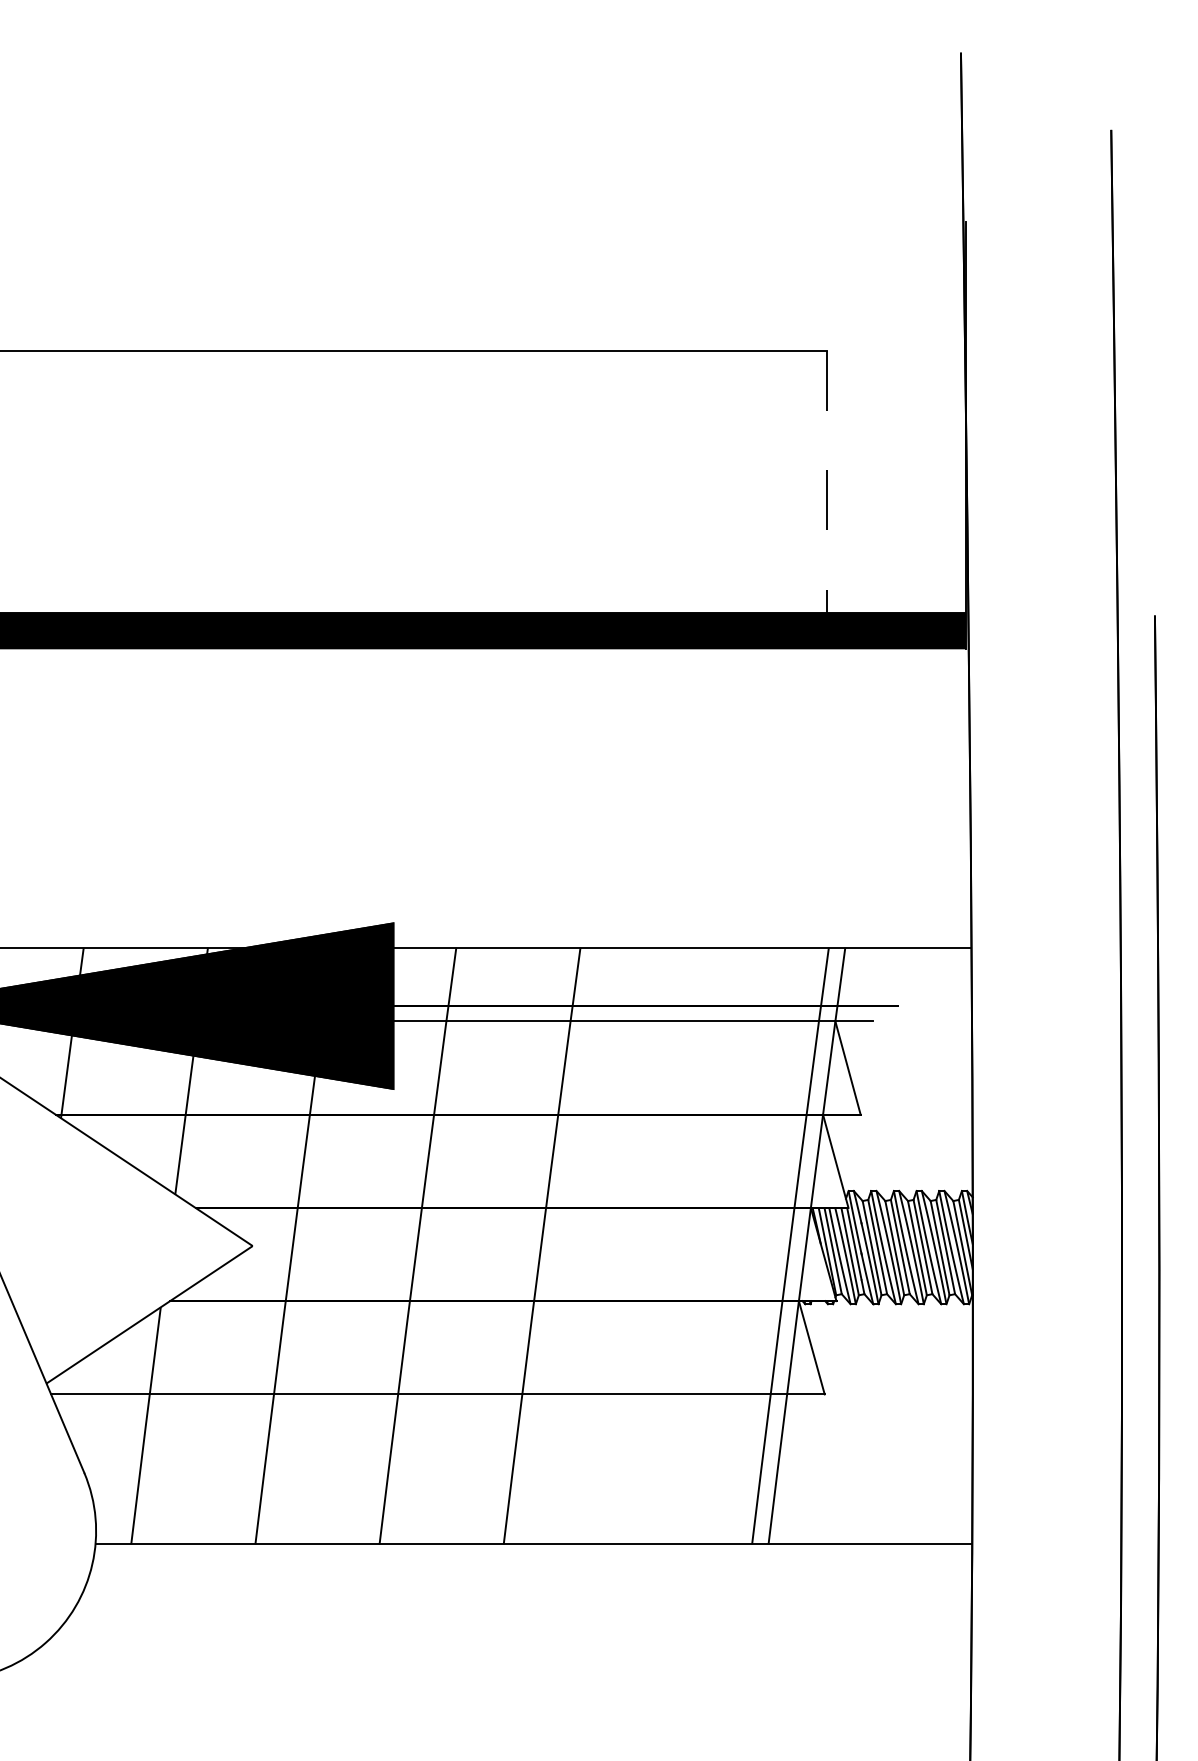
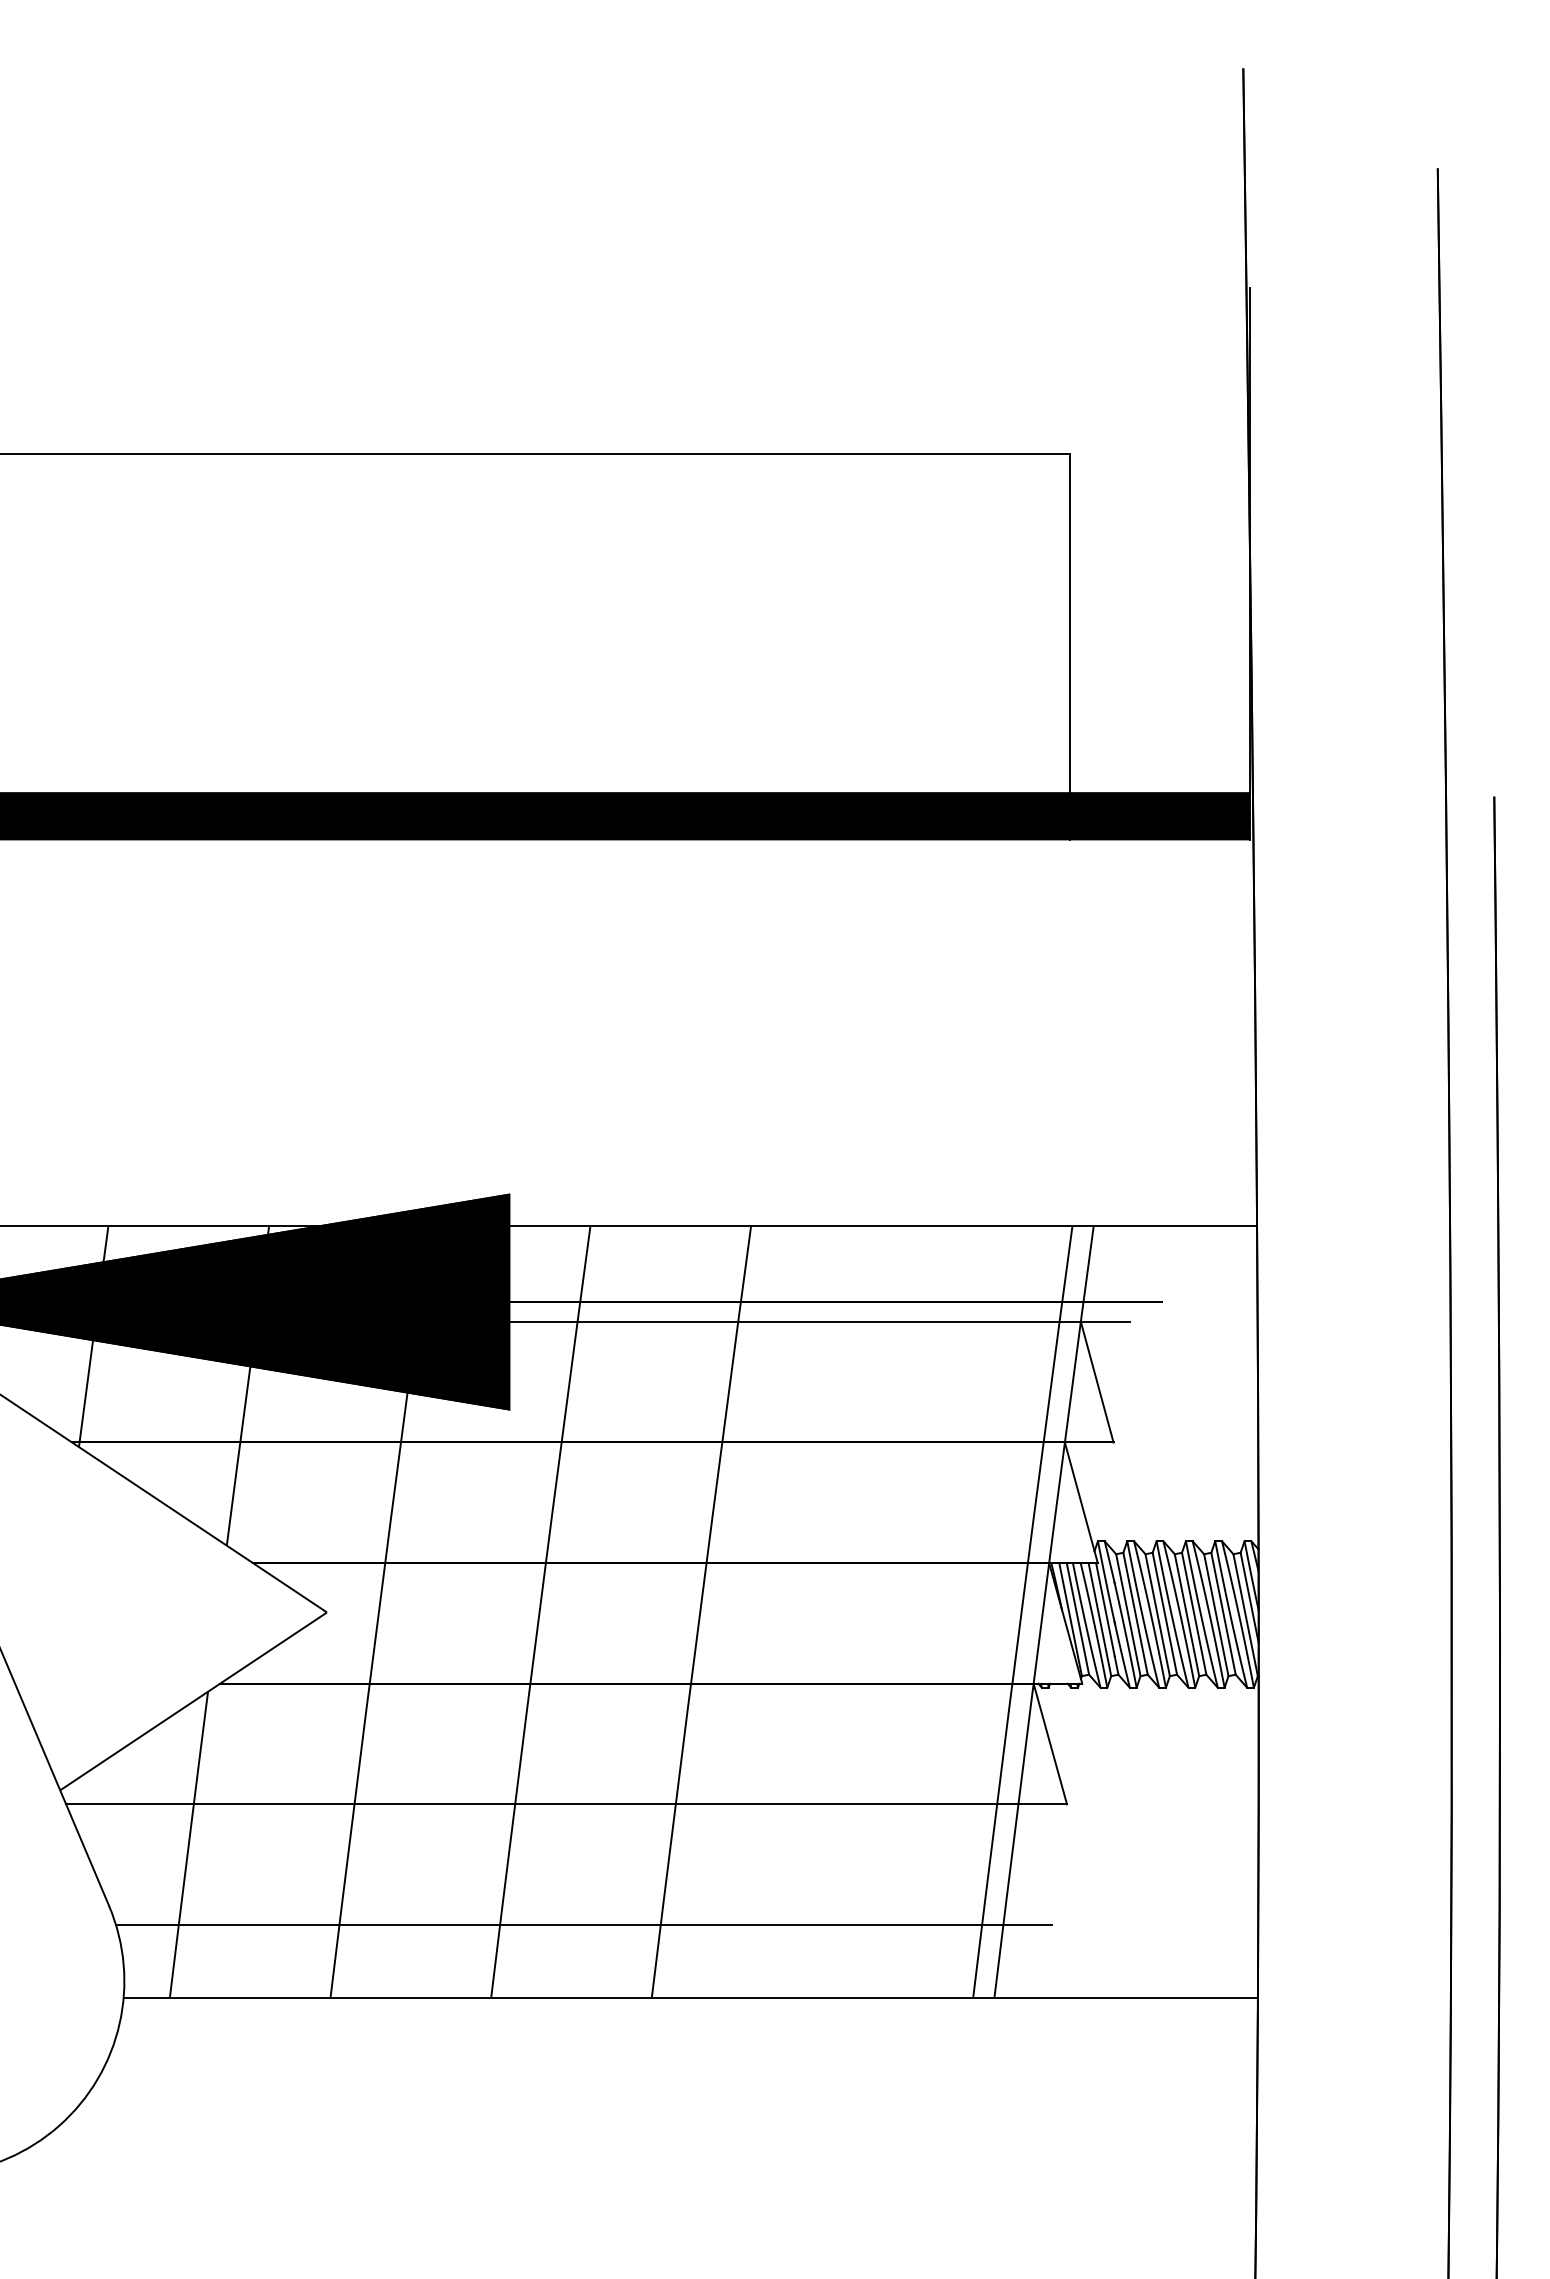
line: (826, 500) -> (1069, 647), dashed -> solid
line: (451, 1487) -> (584, 1924), added

